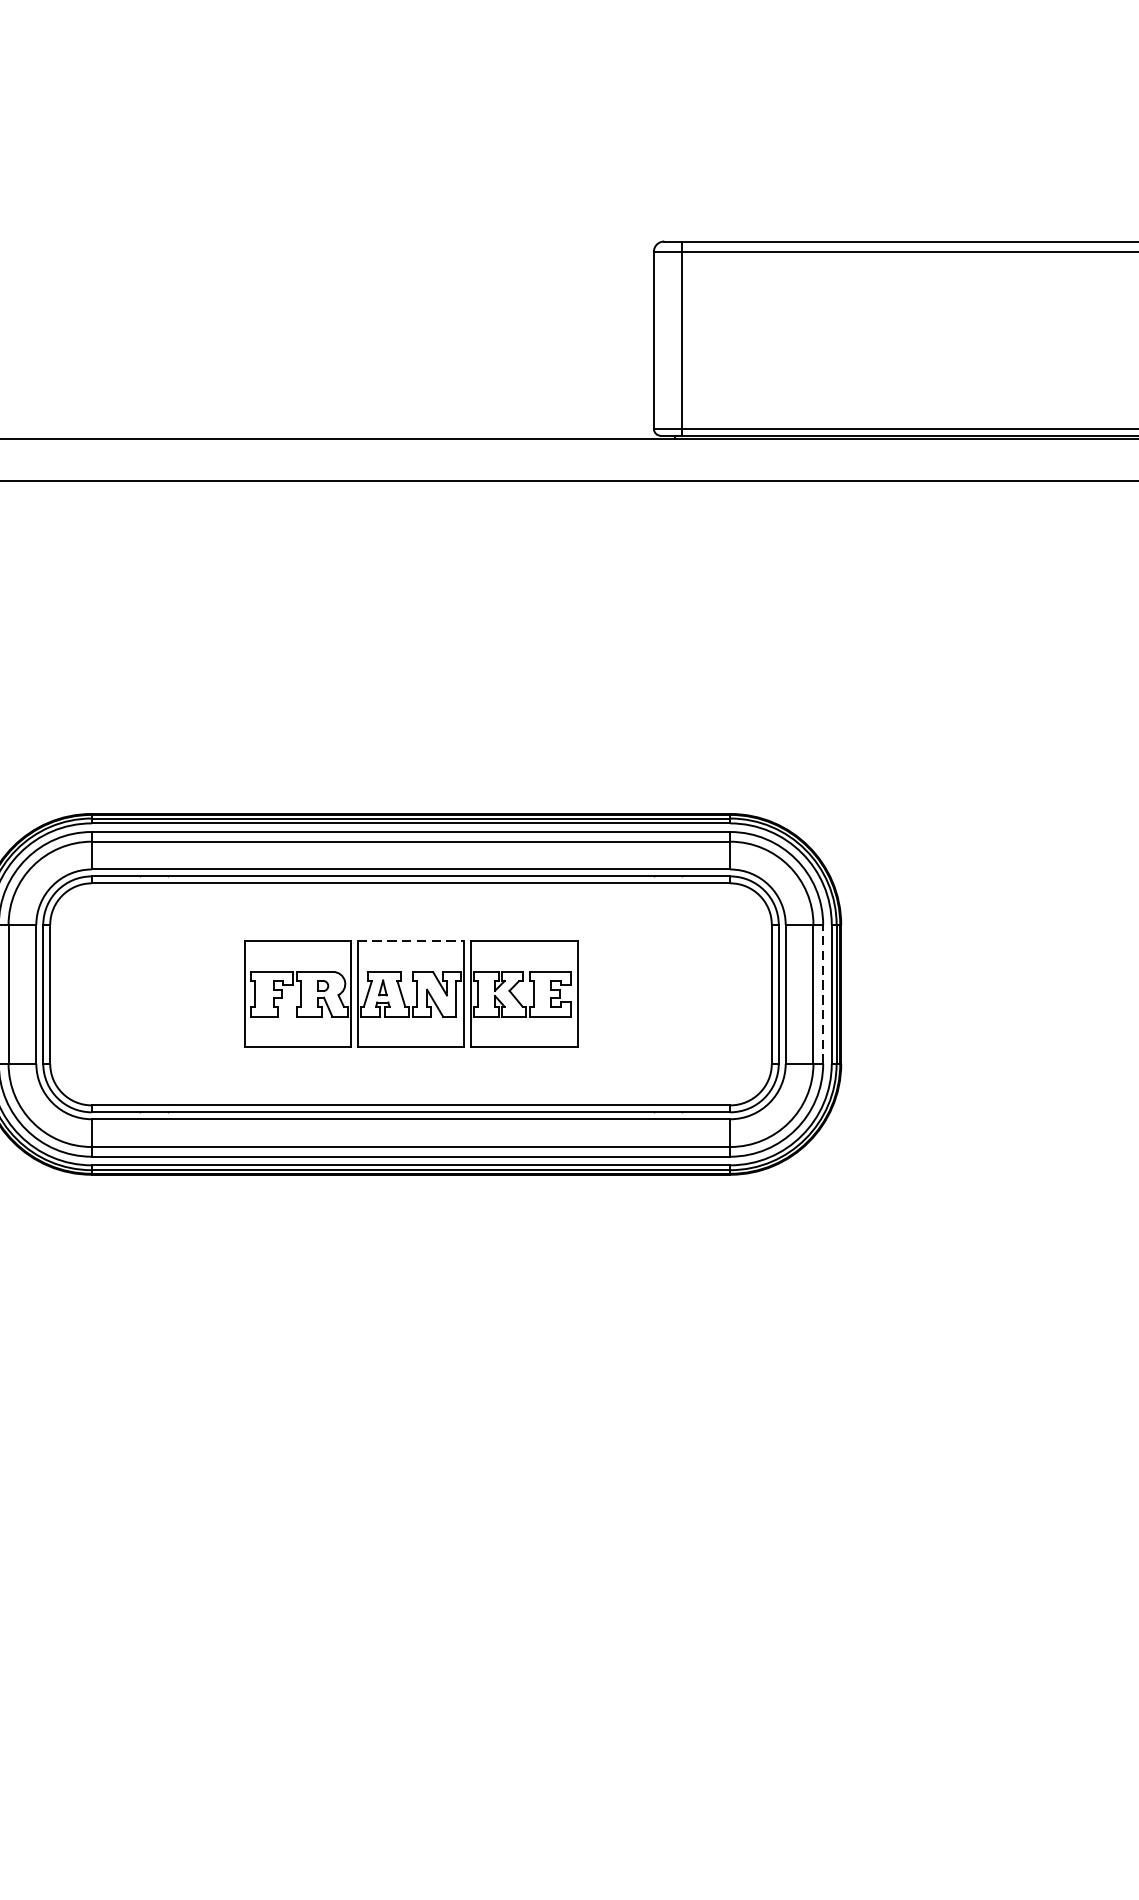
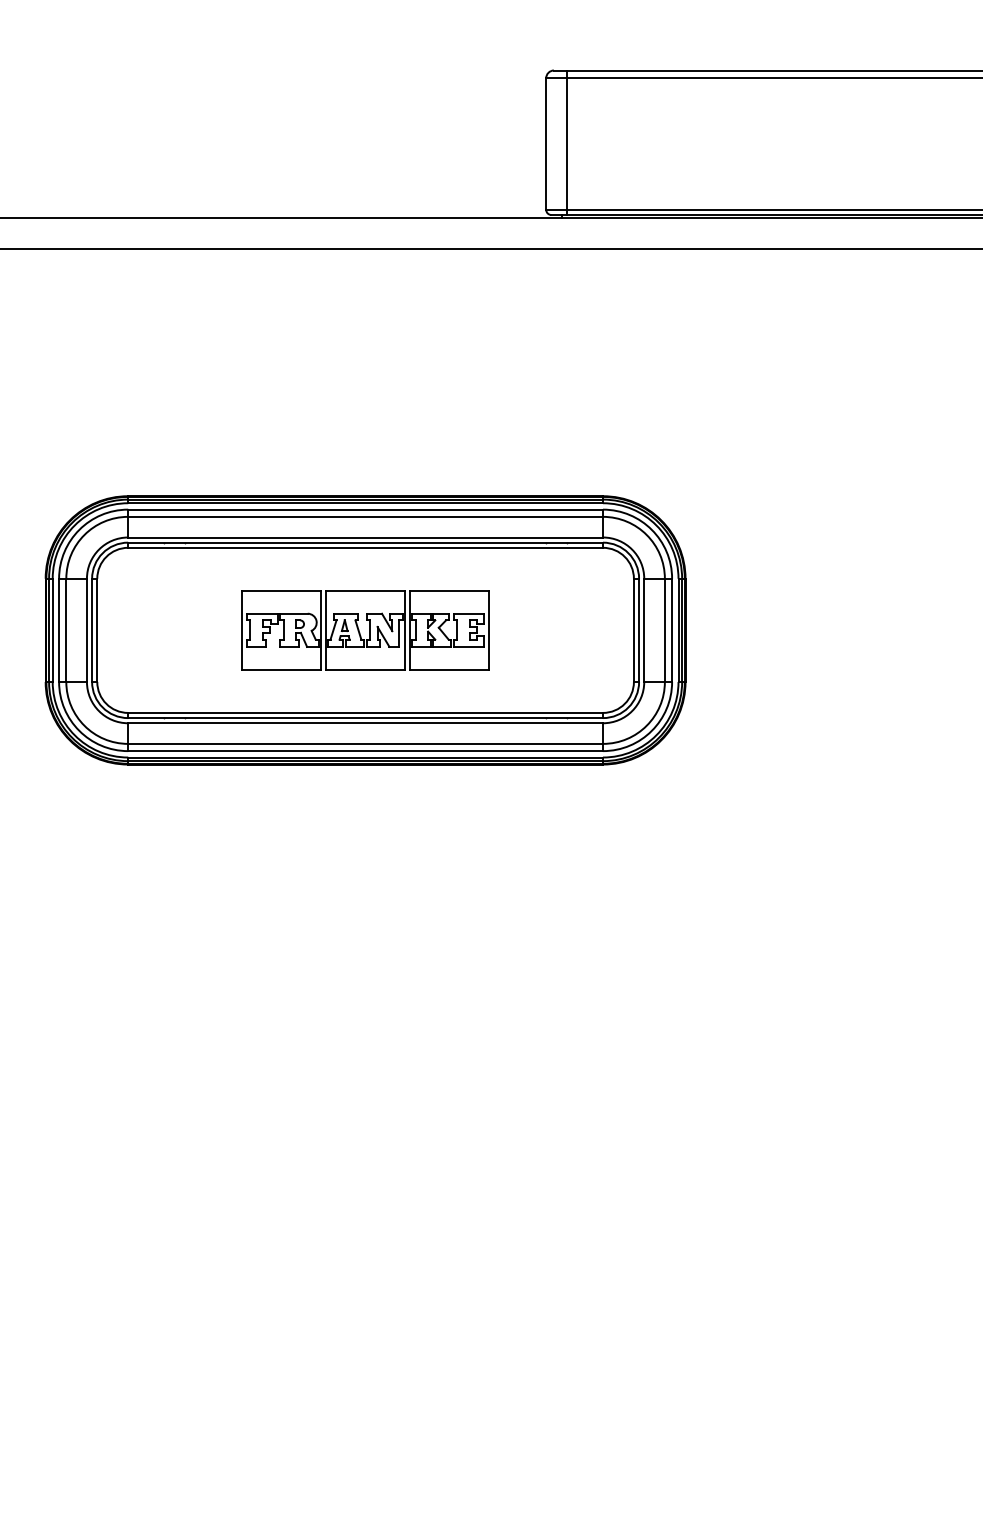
line: (410, 940) -> (365, 590), dashed -> solid
line: (823, 994) -> (672, 630), dashed -> solid

